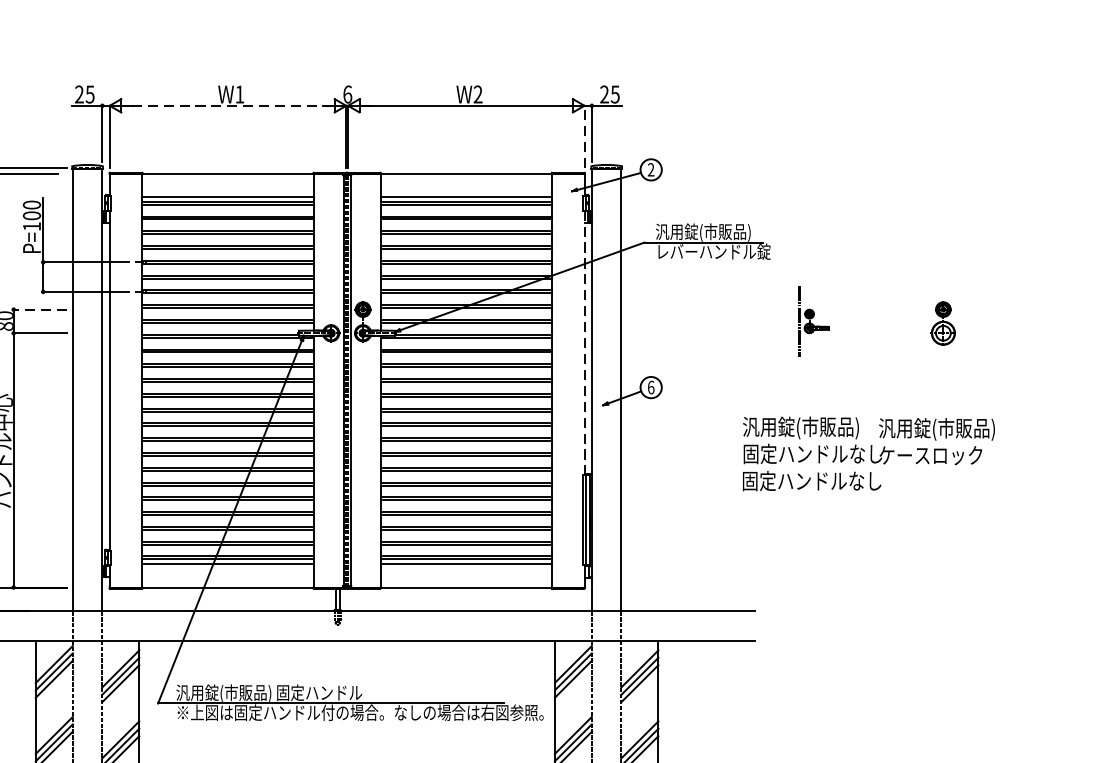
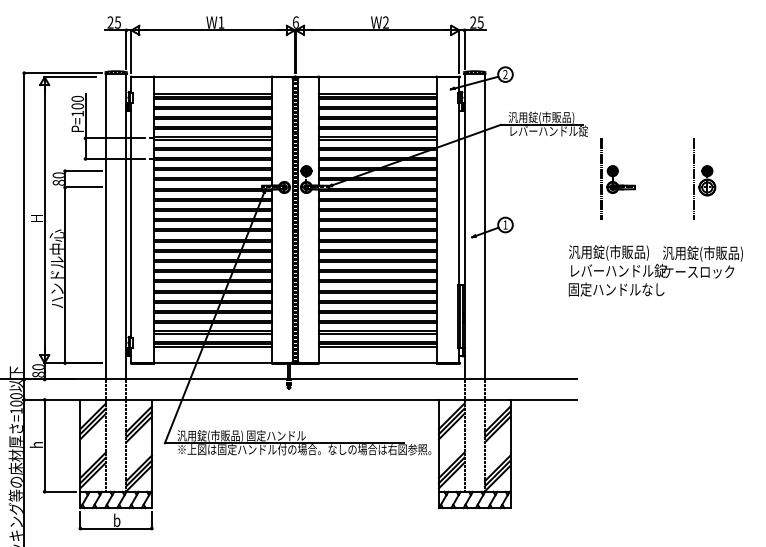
line: (227, 106) -> (212, 30), dashed -> solid
line: (584, 136) -> (459, 51), dashed -> solid
line: (38, 310) -> (82, 171), dashed -> solid
part: (813, 320) -> (617, 178), size x1.67
line: (924, 321) -> (694, 179), added
line: (584, 343) -> (459, 194), dashed -> solid
text: (651, 386) -> (505, 224), 6 -> 1
text: (813, 453) -> (617, 270), 固定ハンドルなし -> レバーハンドル錠

